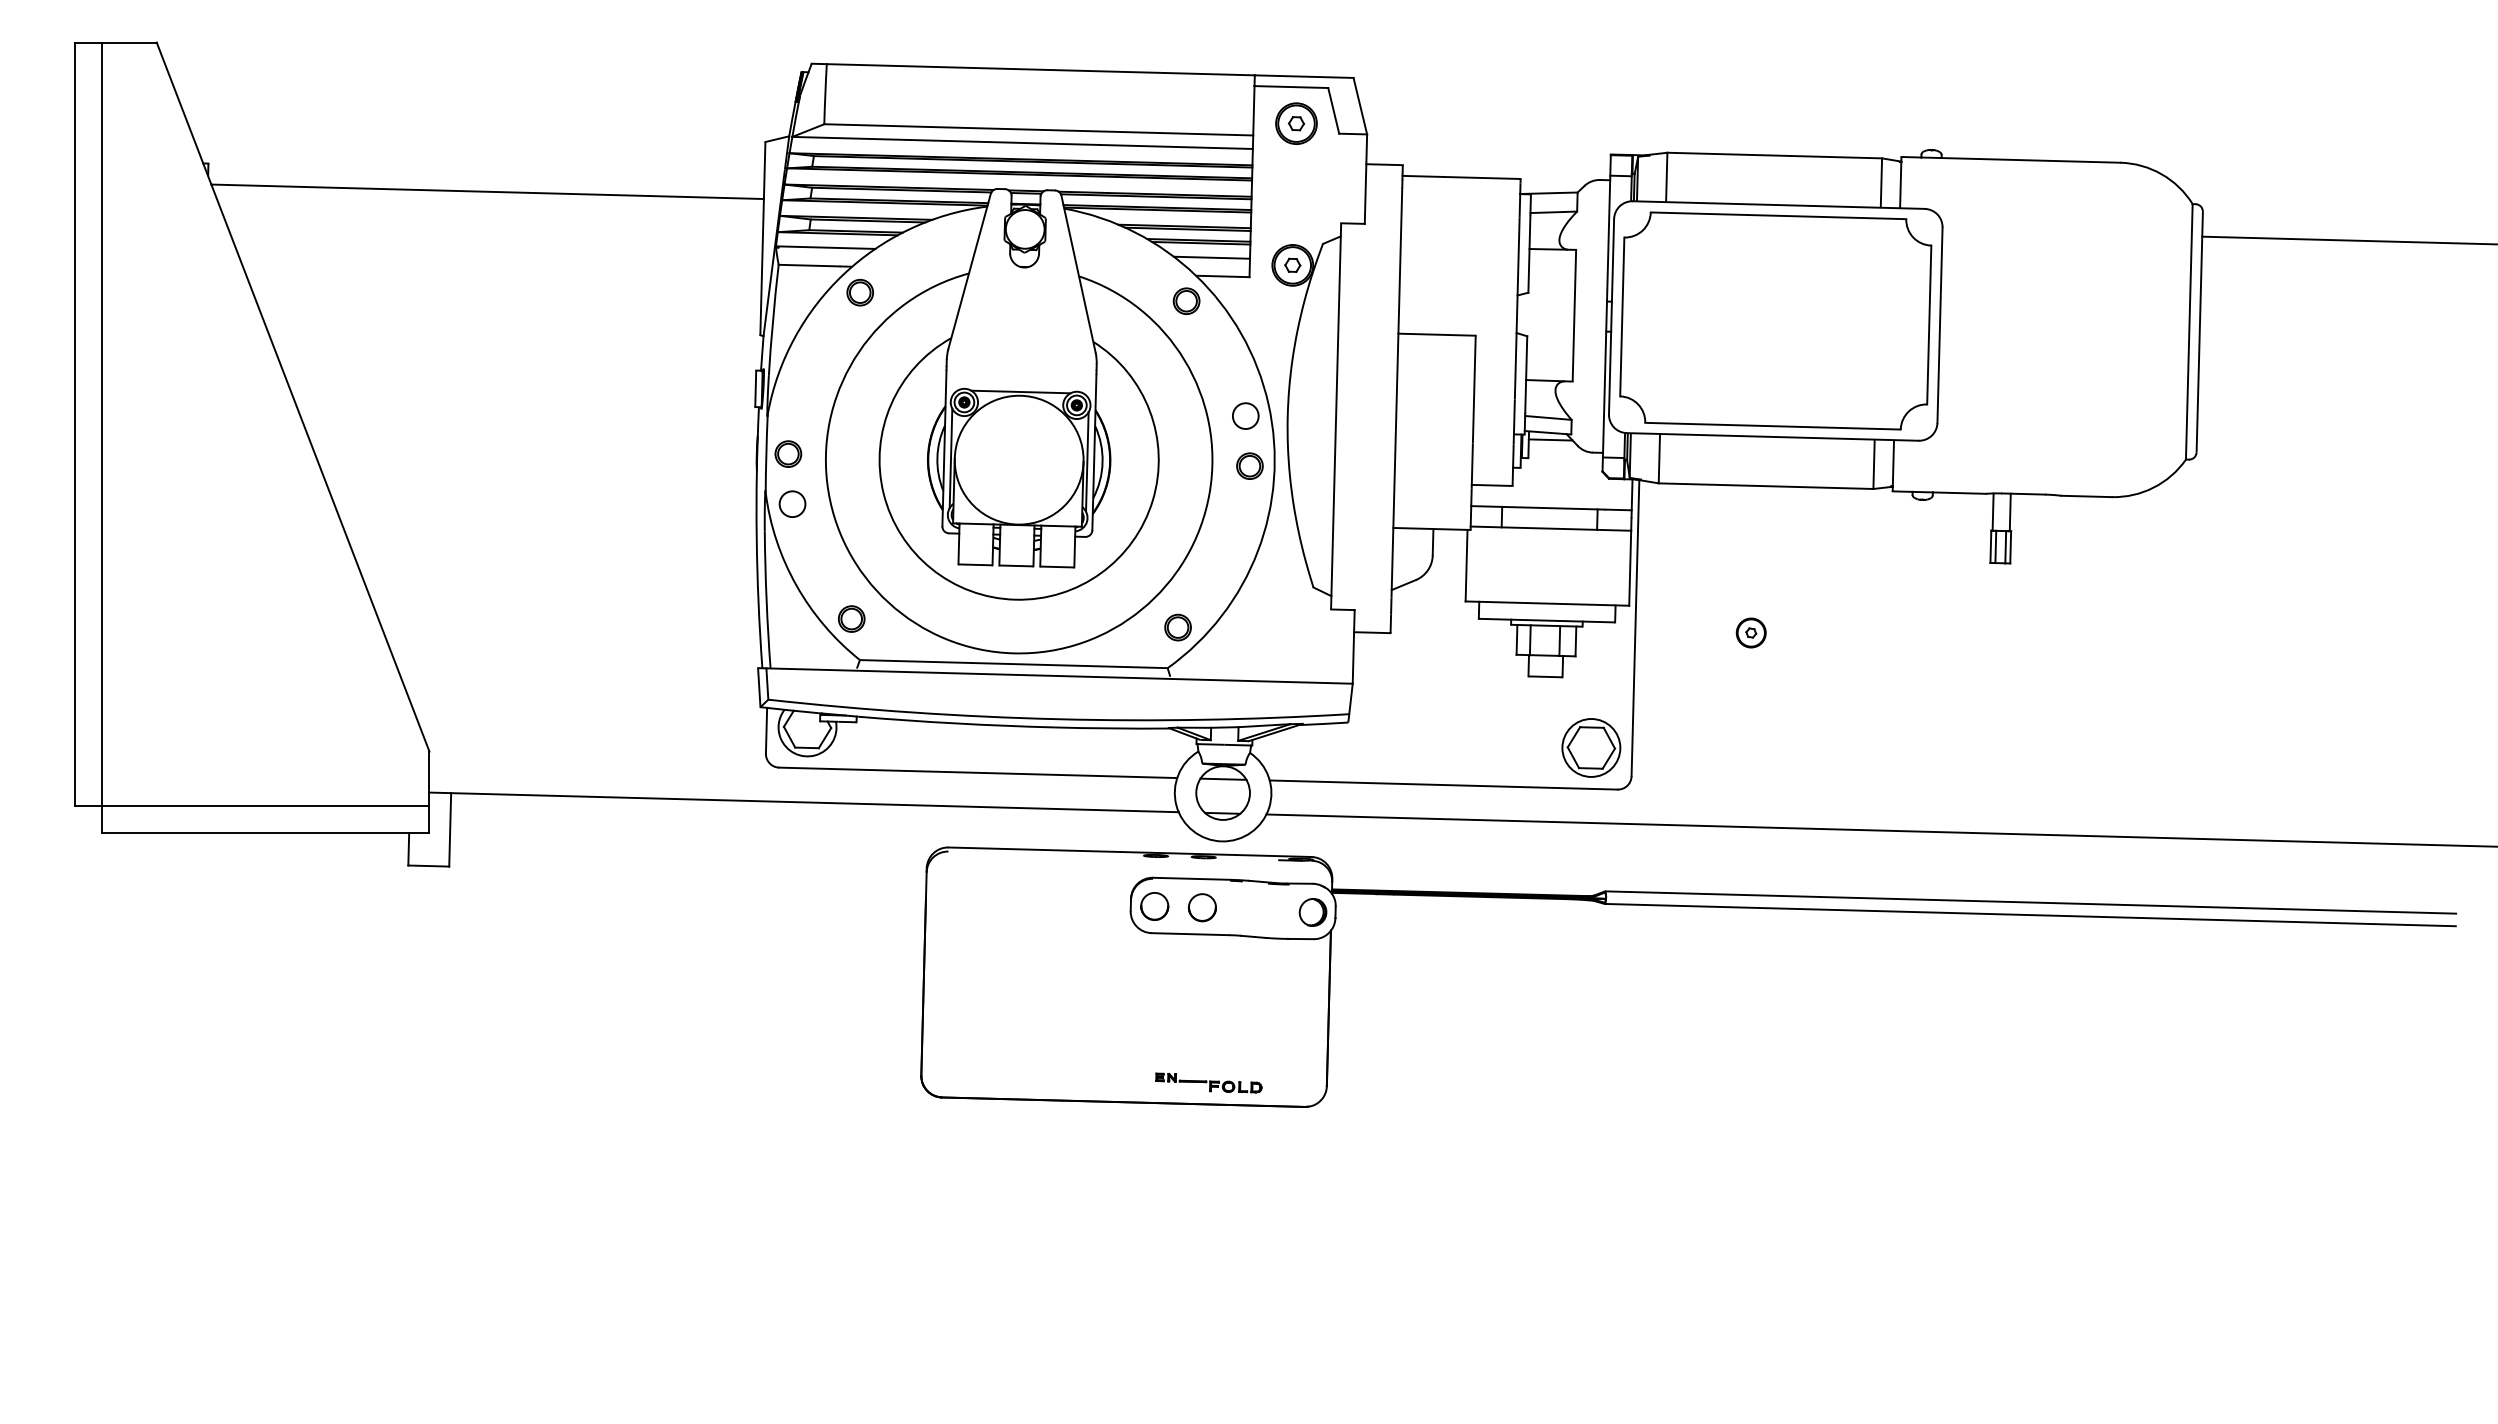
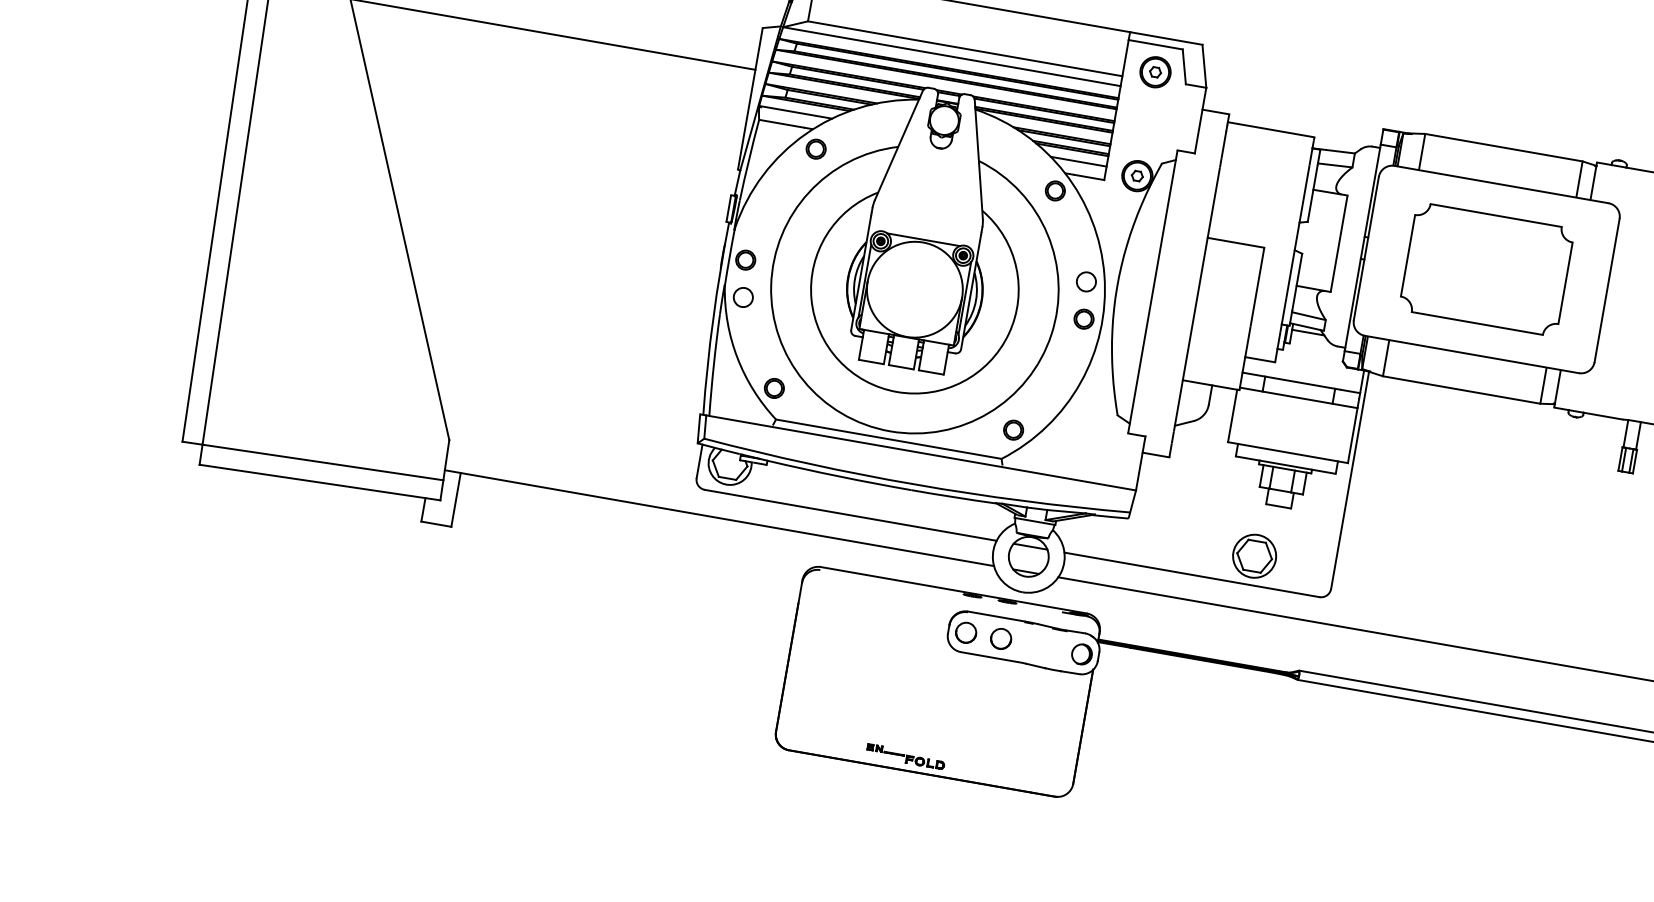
part: (1775, 320) -> (1486, 269), size x0.7
part: (1750, 632) -> (1434, 495), removed
part: (1591, 747) -> (1254, 555), moved
part: (1208, 1082) -> (905, 756), moved

